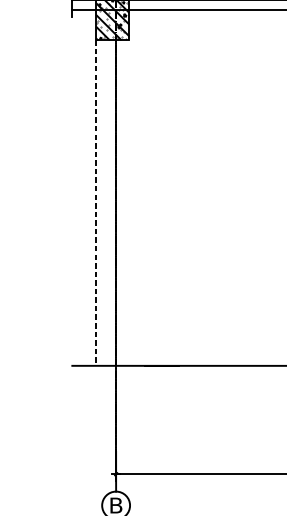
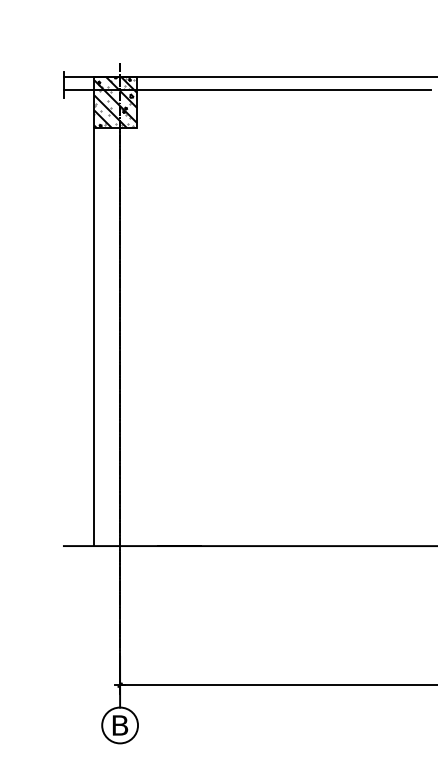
line: (96, 203) -> (94, 337), dashed -> solid

